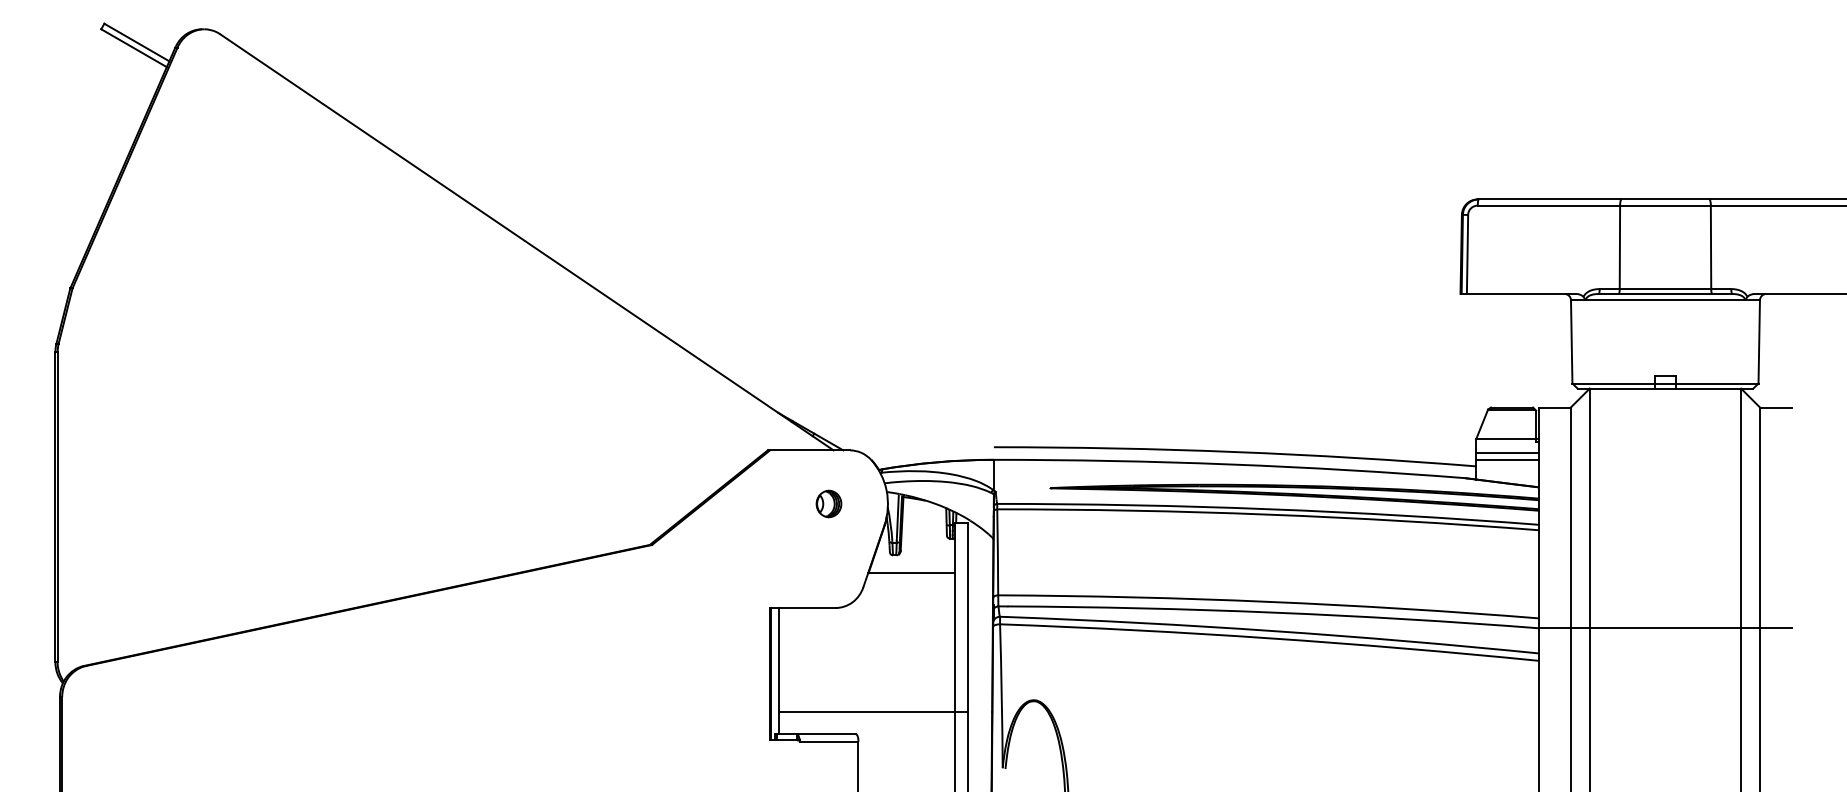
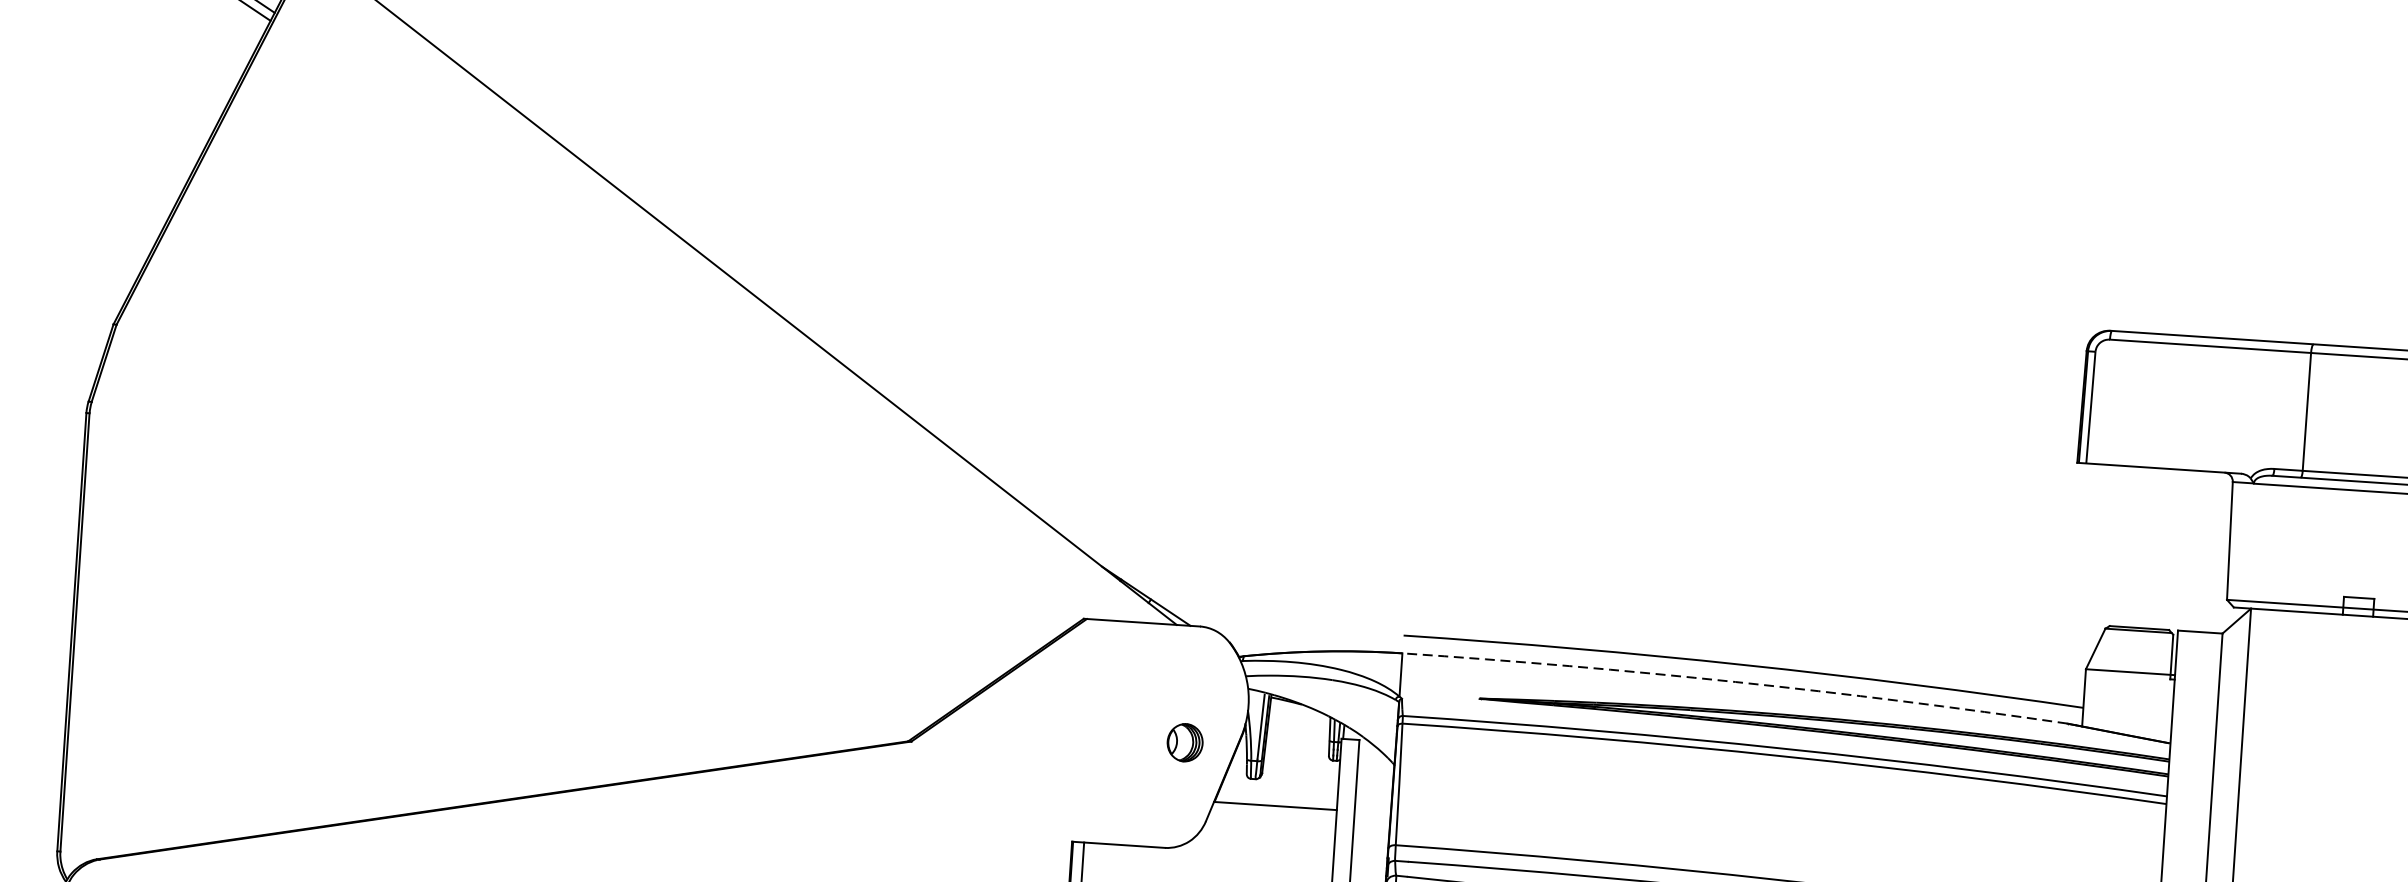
line: (1507, 452) -> (2128, 691), removed
line: (1507, 459) -> (2128, 701), removed
arc: (1230, 464) -> (1736, 682), solid -> dashed
part: (828, 503) -> (1184, 742), moved

